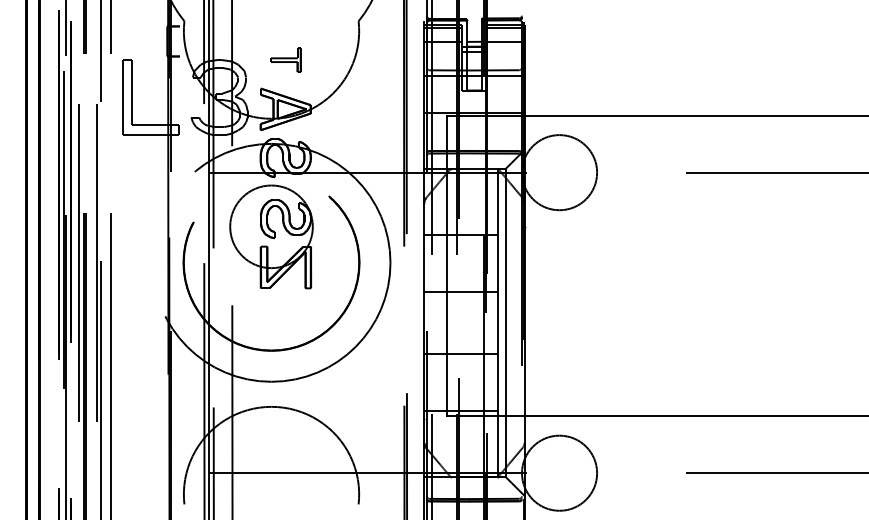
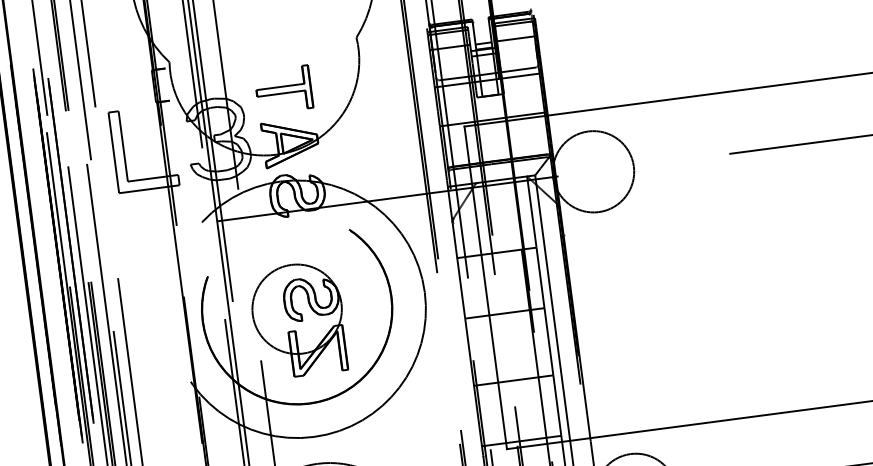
part: (285, 59) -> (283, 89), size x1.67
part: (271, 236) -> (298, 319), moved

